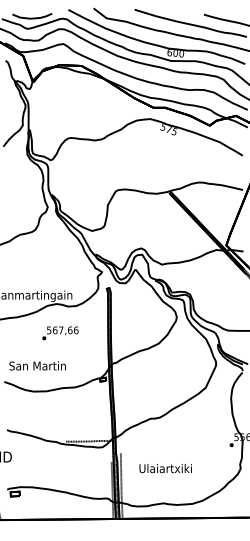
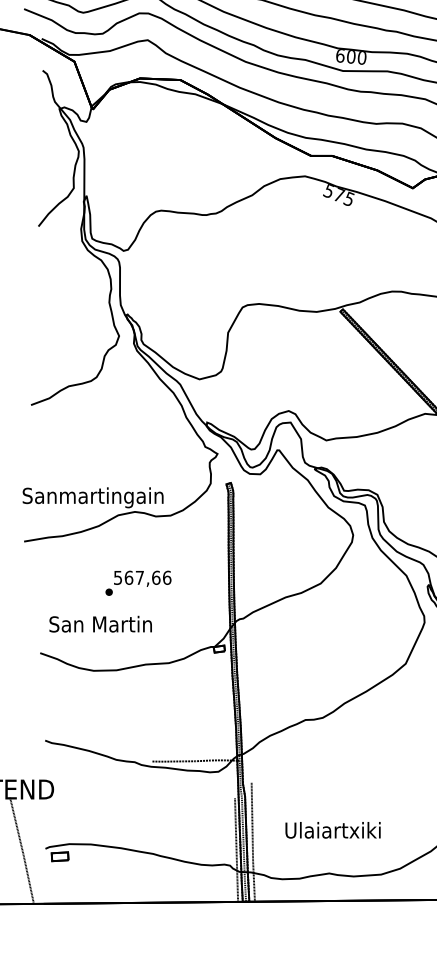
text: (60, 333) -> (138, 583), moved
text: (165, 468) -> (332, 830), moved

